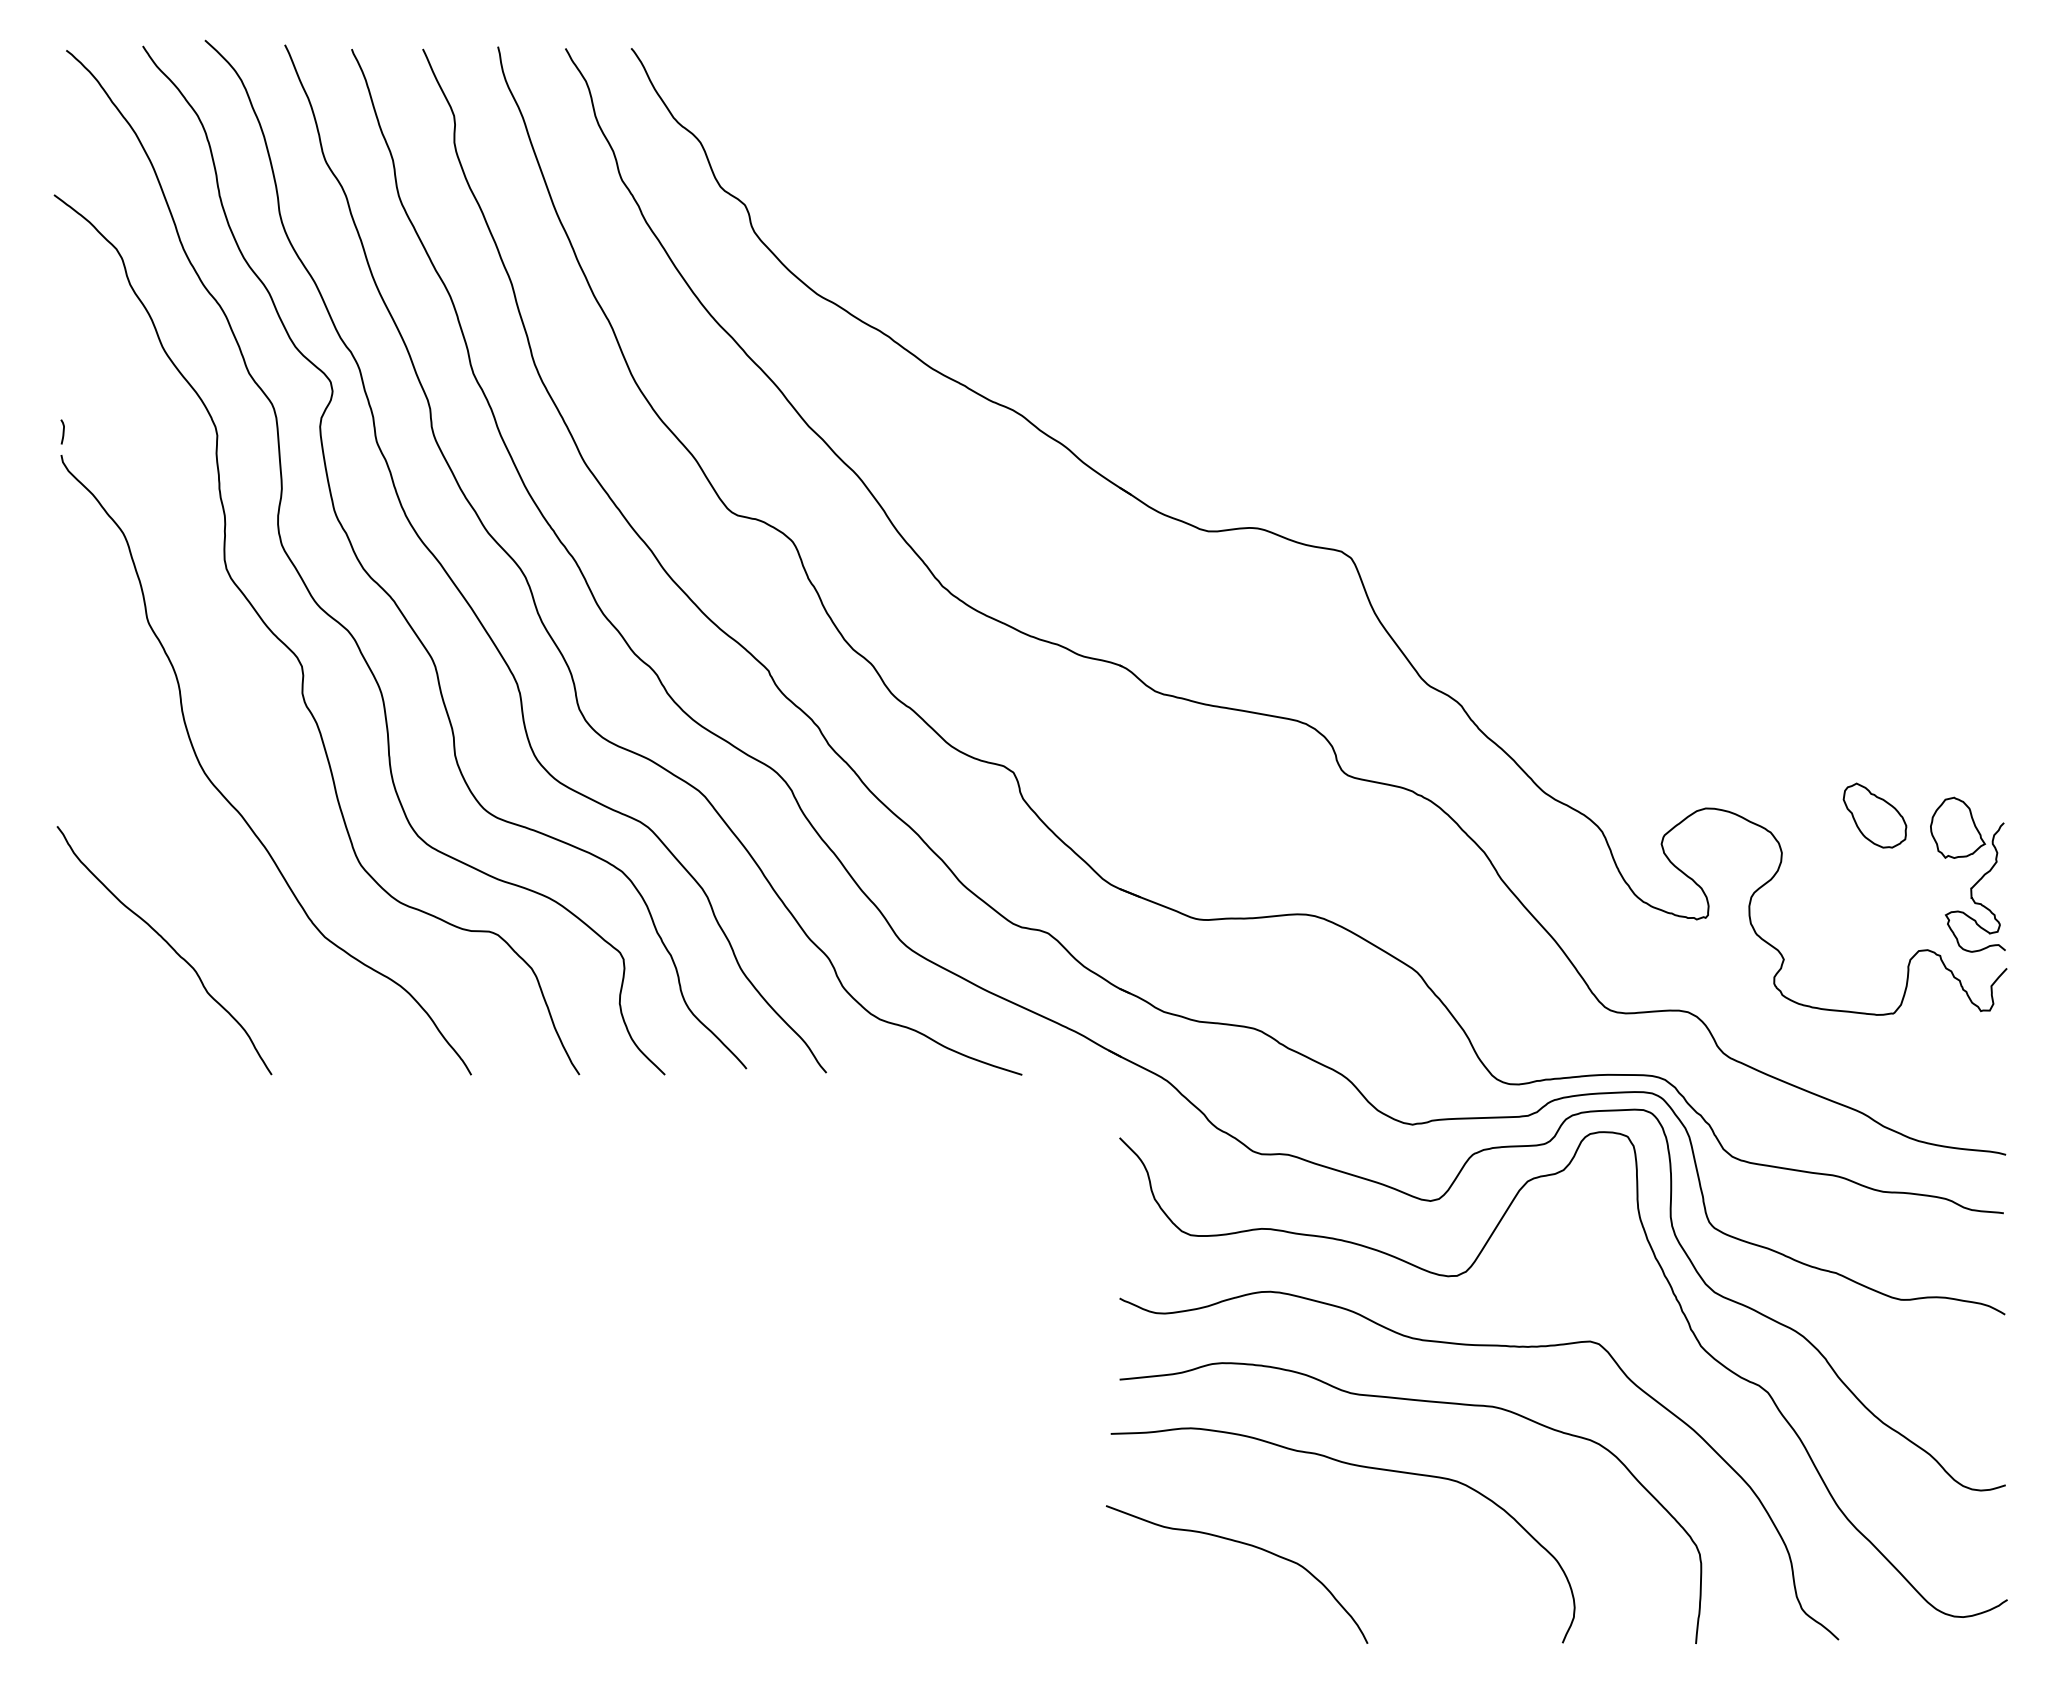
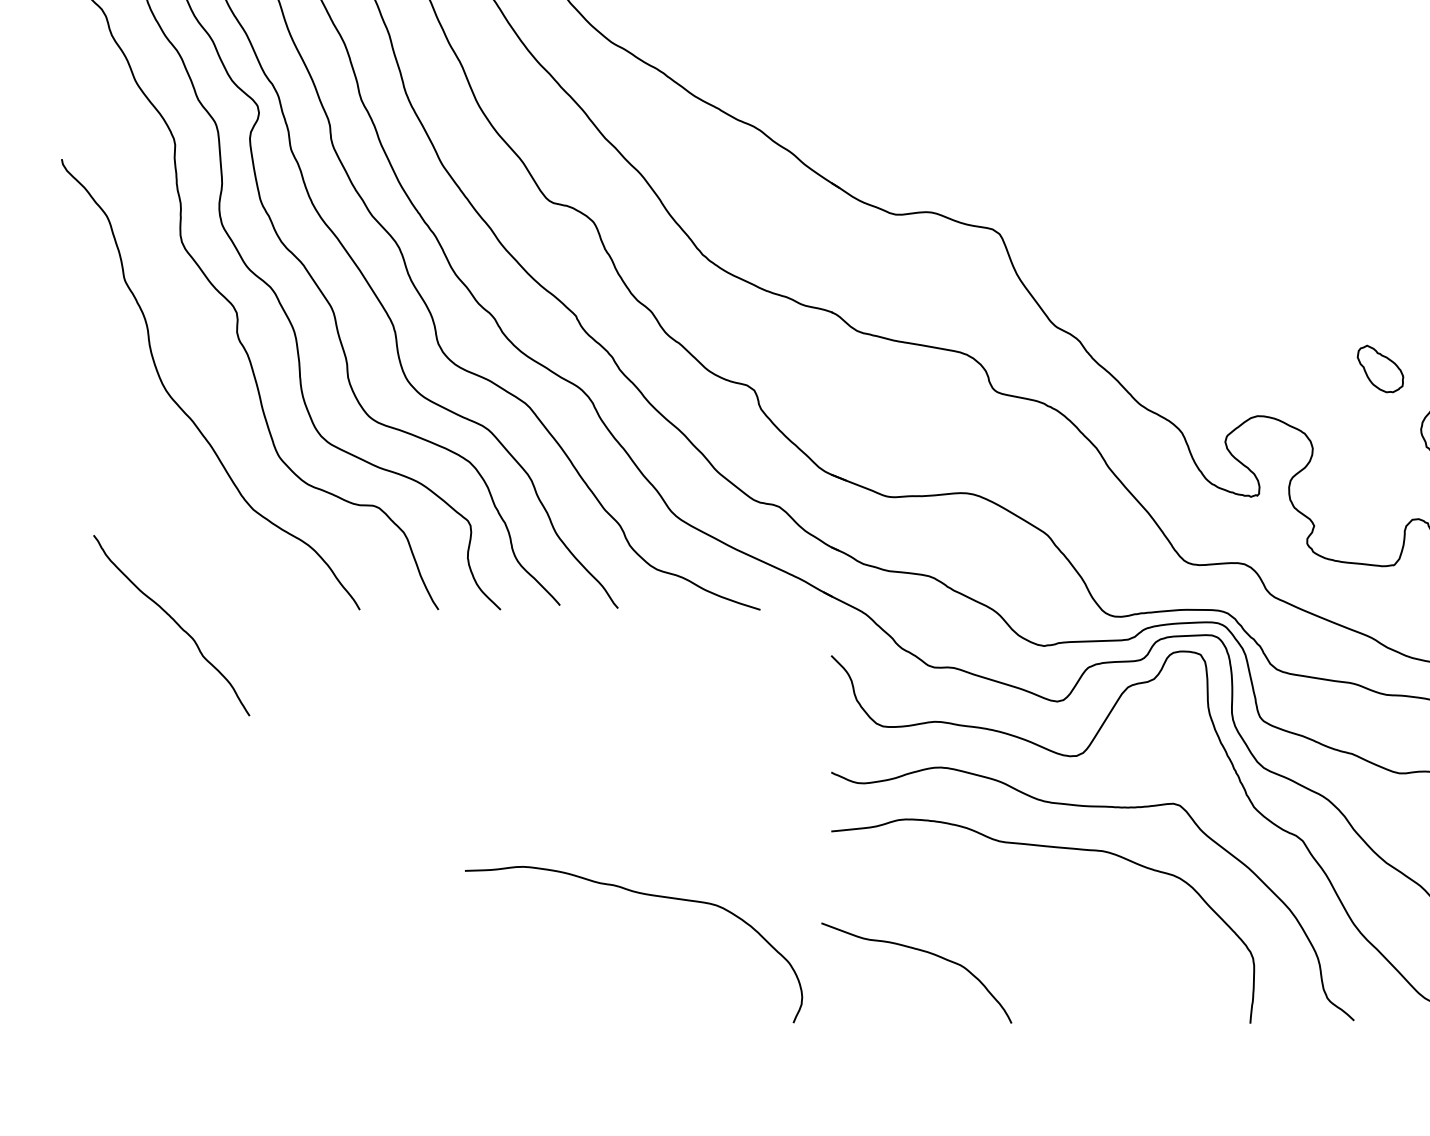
curve: (62, 431) -> (62, 142), removed
part: (1874, 815) -> (1380, 368), moved
curve: (168, 945) -> (174, 621), moved
curve: (1355, 1466) -> (642, 894), moved

